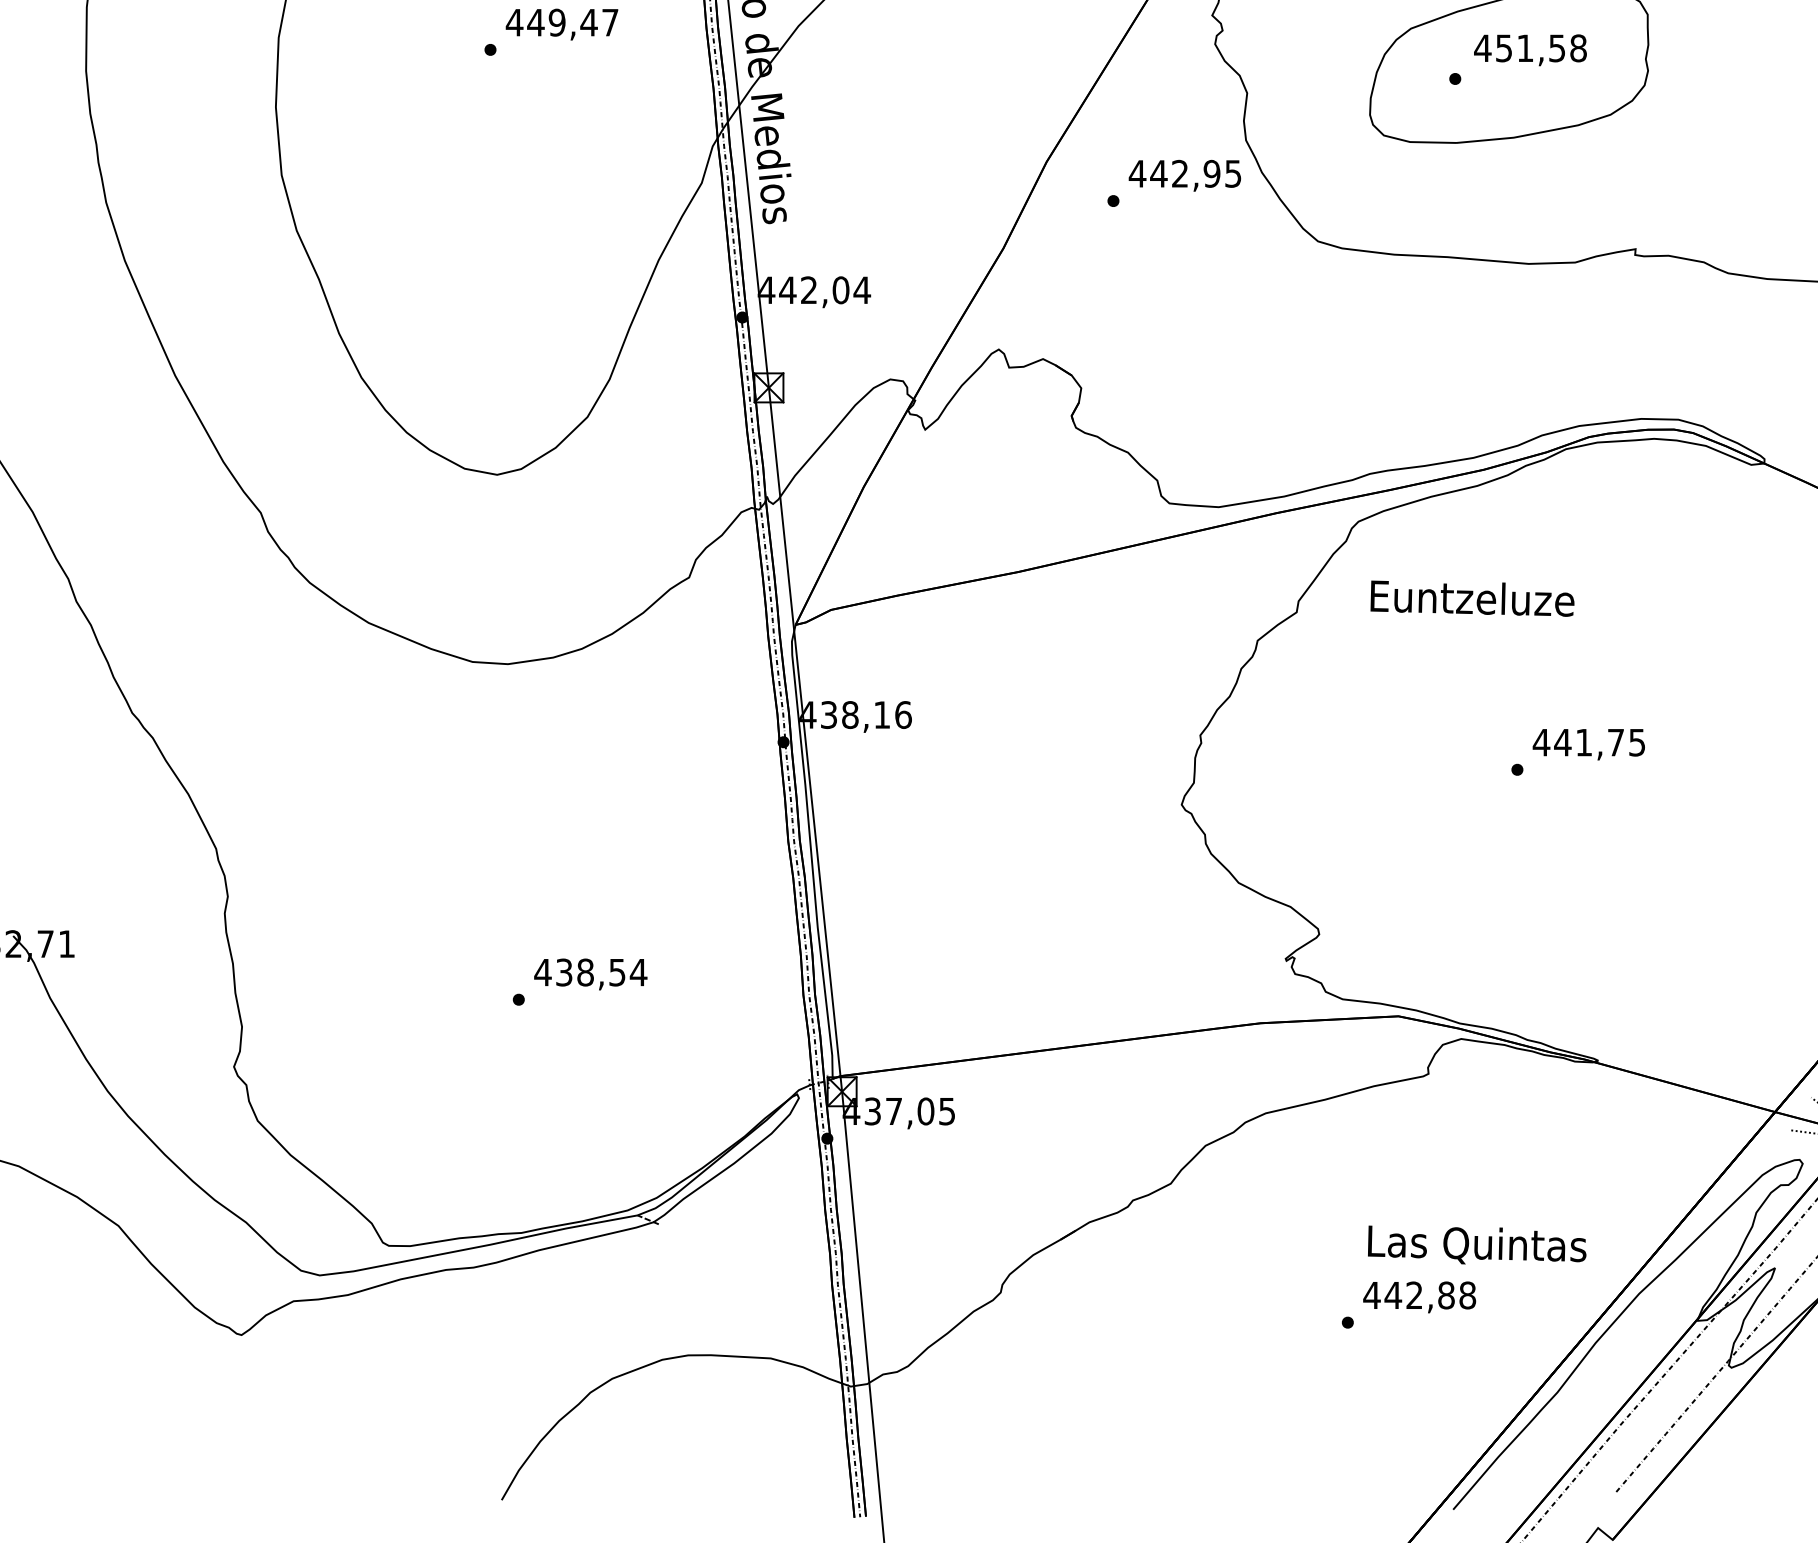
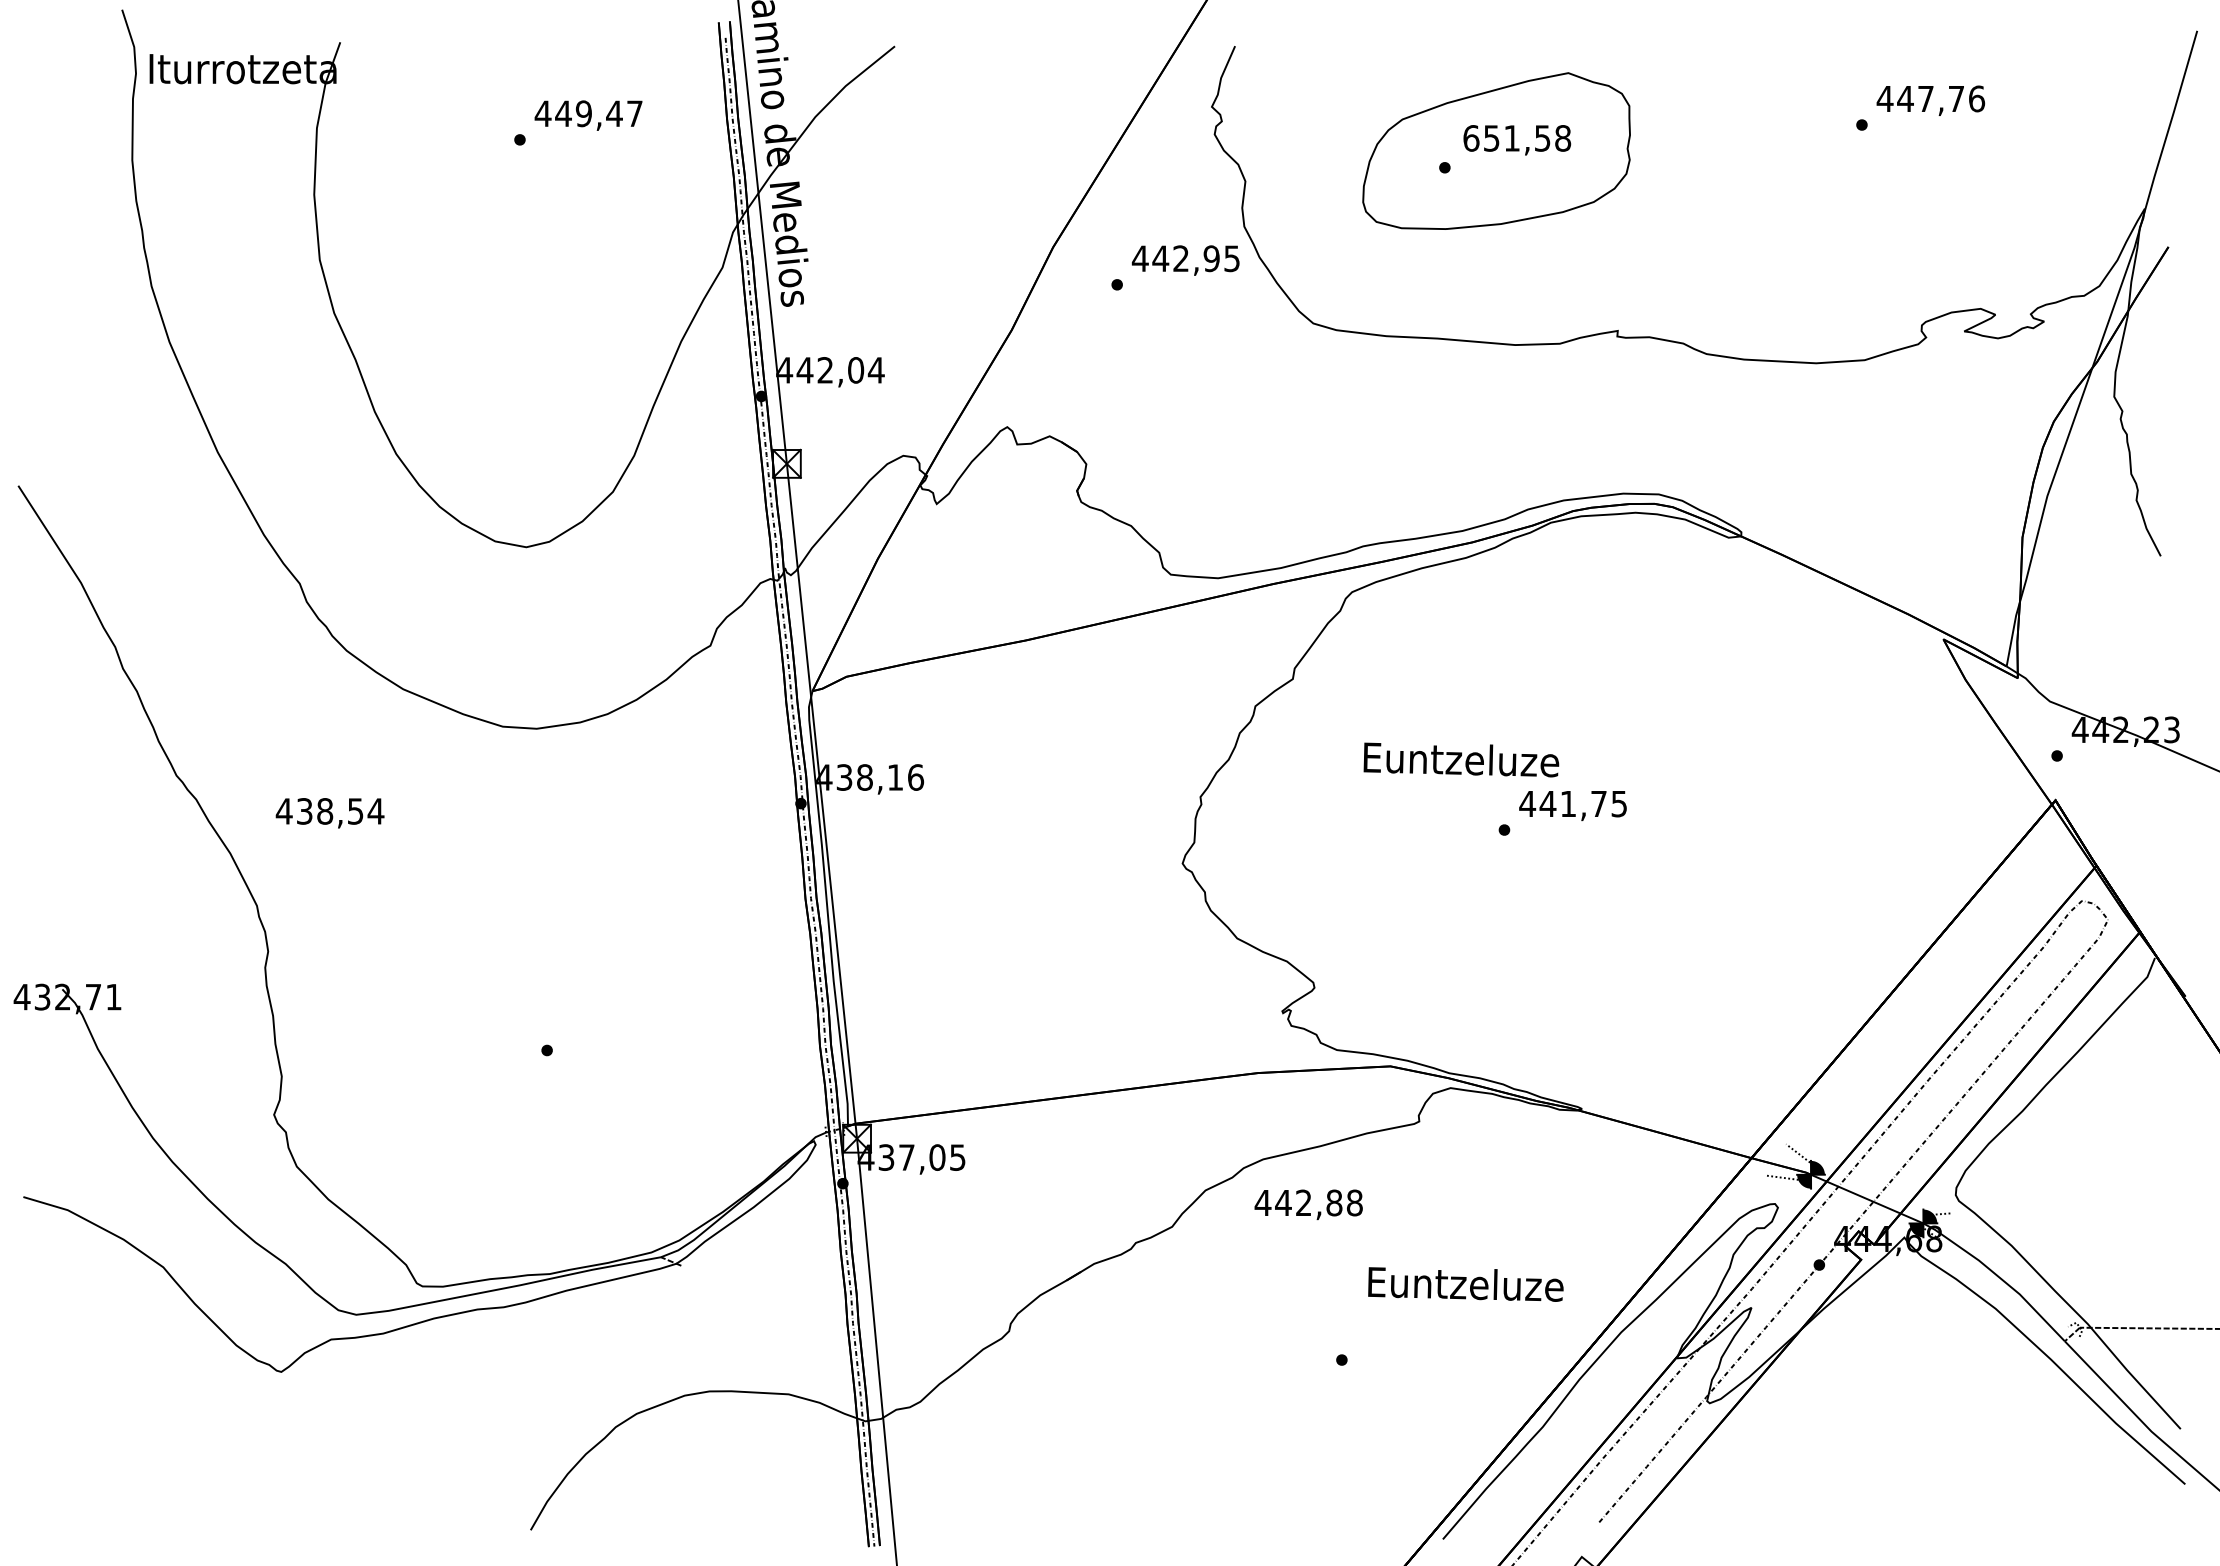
text: (1481, 48) -> (1470, 138), 451,58 -> 651,58
text: (1472, 598) -> (1461, 759), moved
text: (590, 974) -> (329, 813), moved
text: (1476, 1244) -> (1465, 1285), Las Quintas -> Euntzeluze
text: (1419, 1297) -> (1308, 1204), moved

